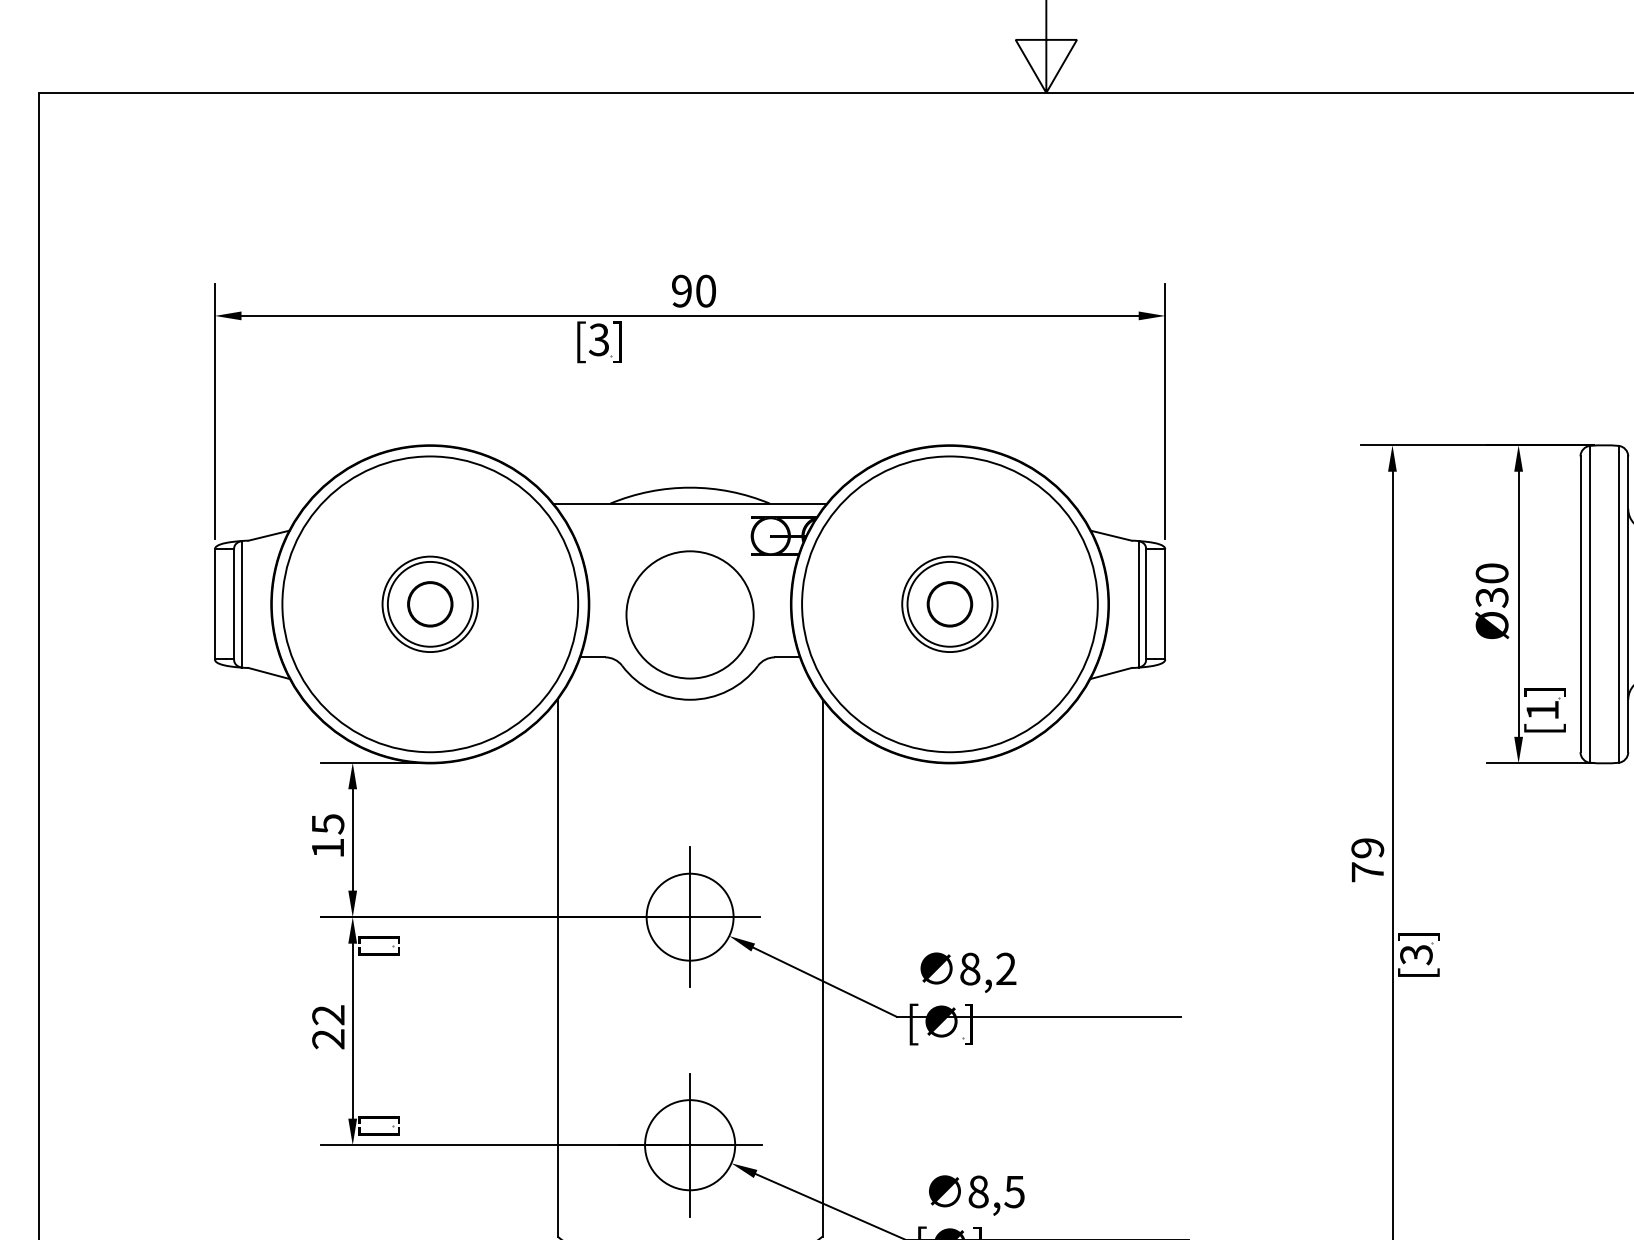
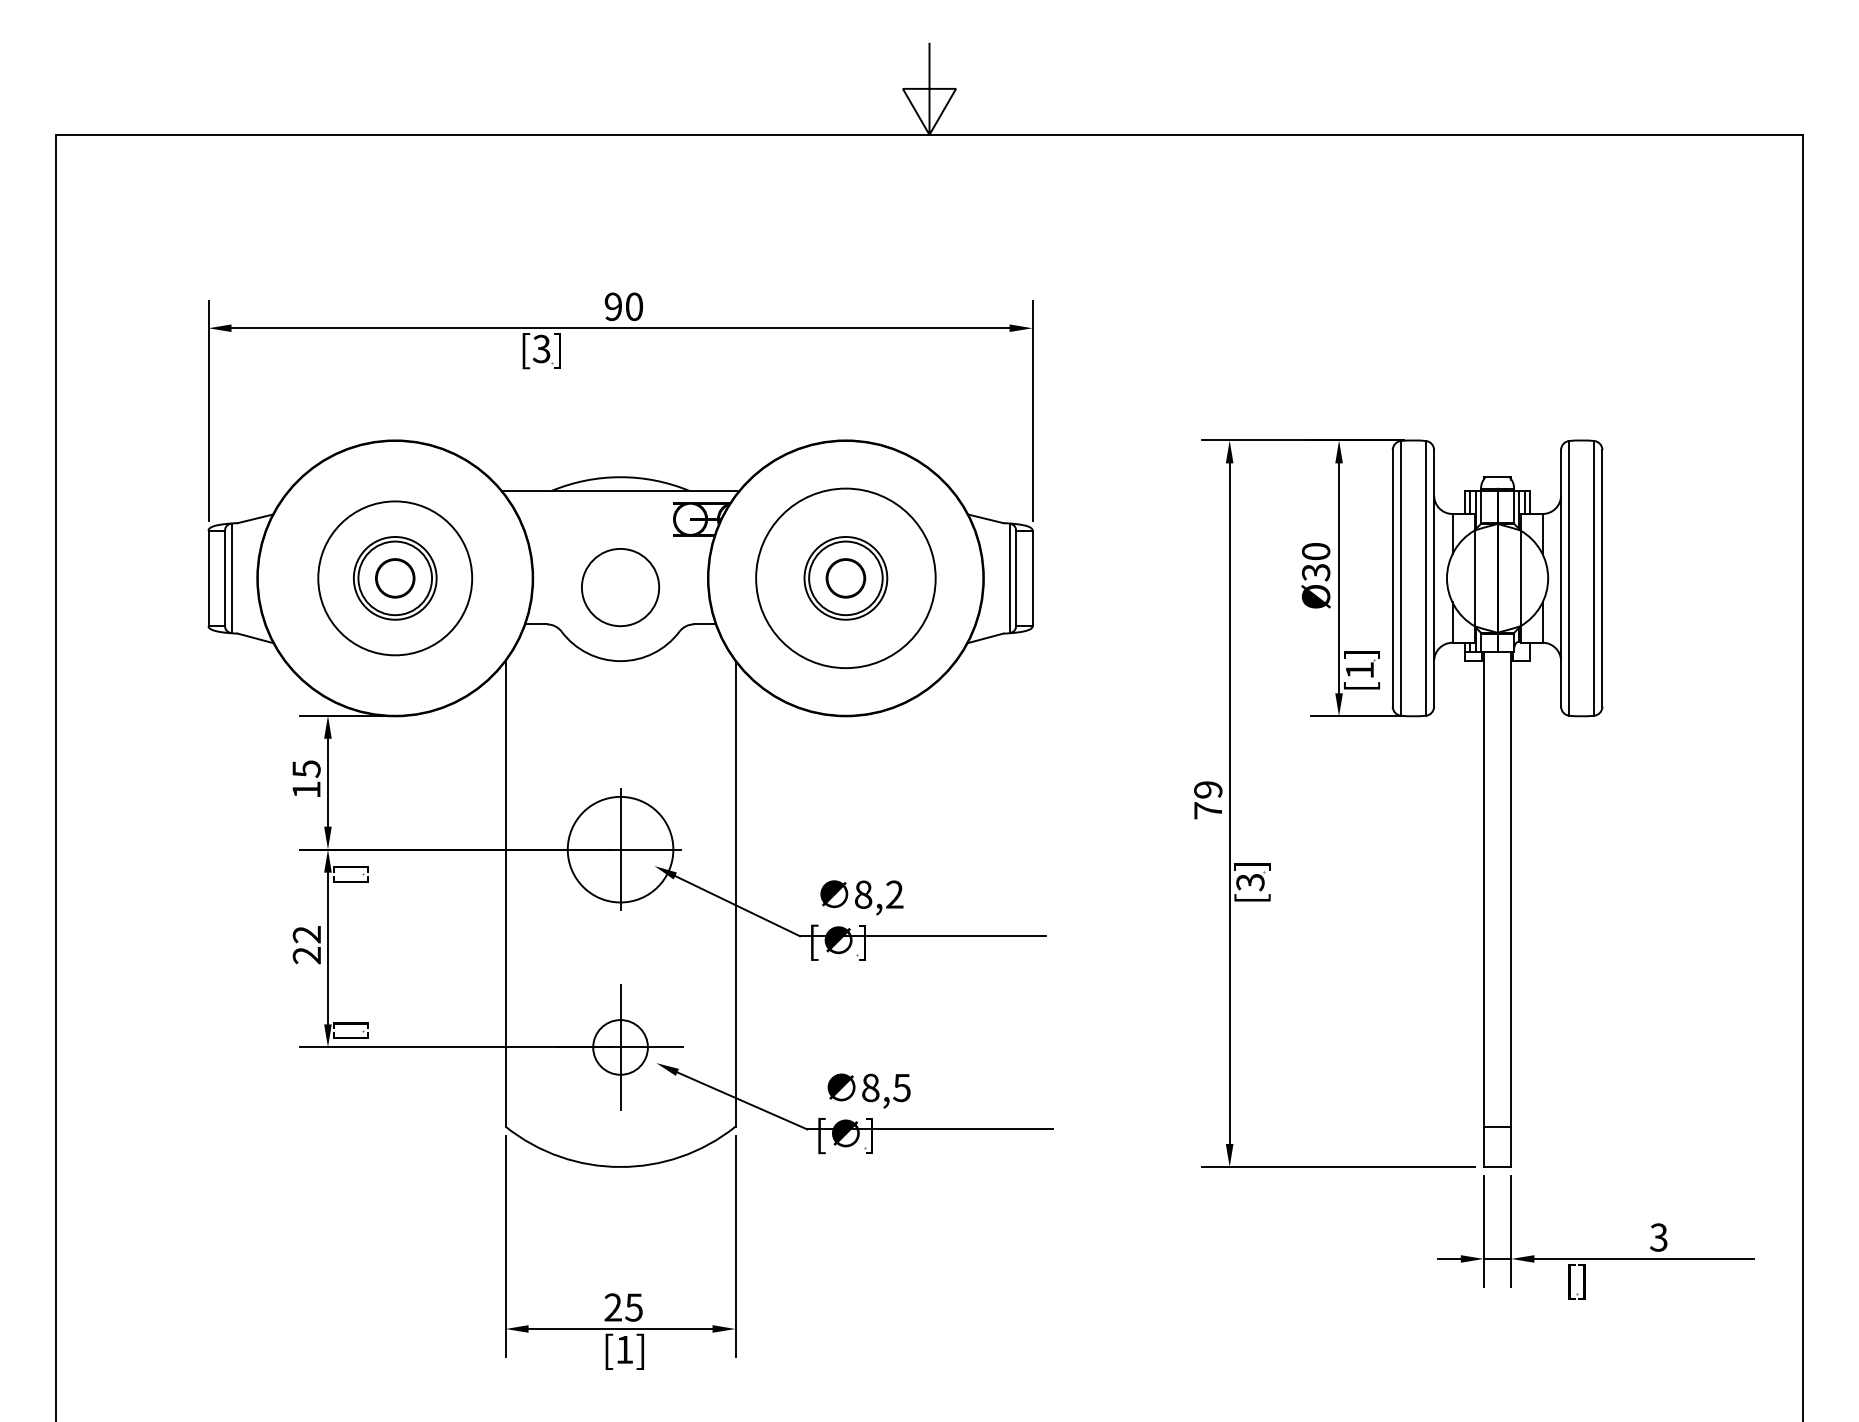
circle: (430, 604) -> (395, 578), size x0.6
circle: (949, 604) -> (845, 578), size x0.7
circle: (690, 614) -> (620, 587), size x0.7
circle: (690, 916) -> (620, 849), size x1.4
circle: (690, 1145) -> (620, 1047), size x0.7

